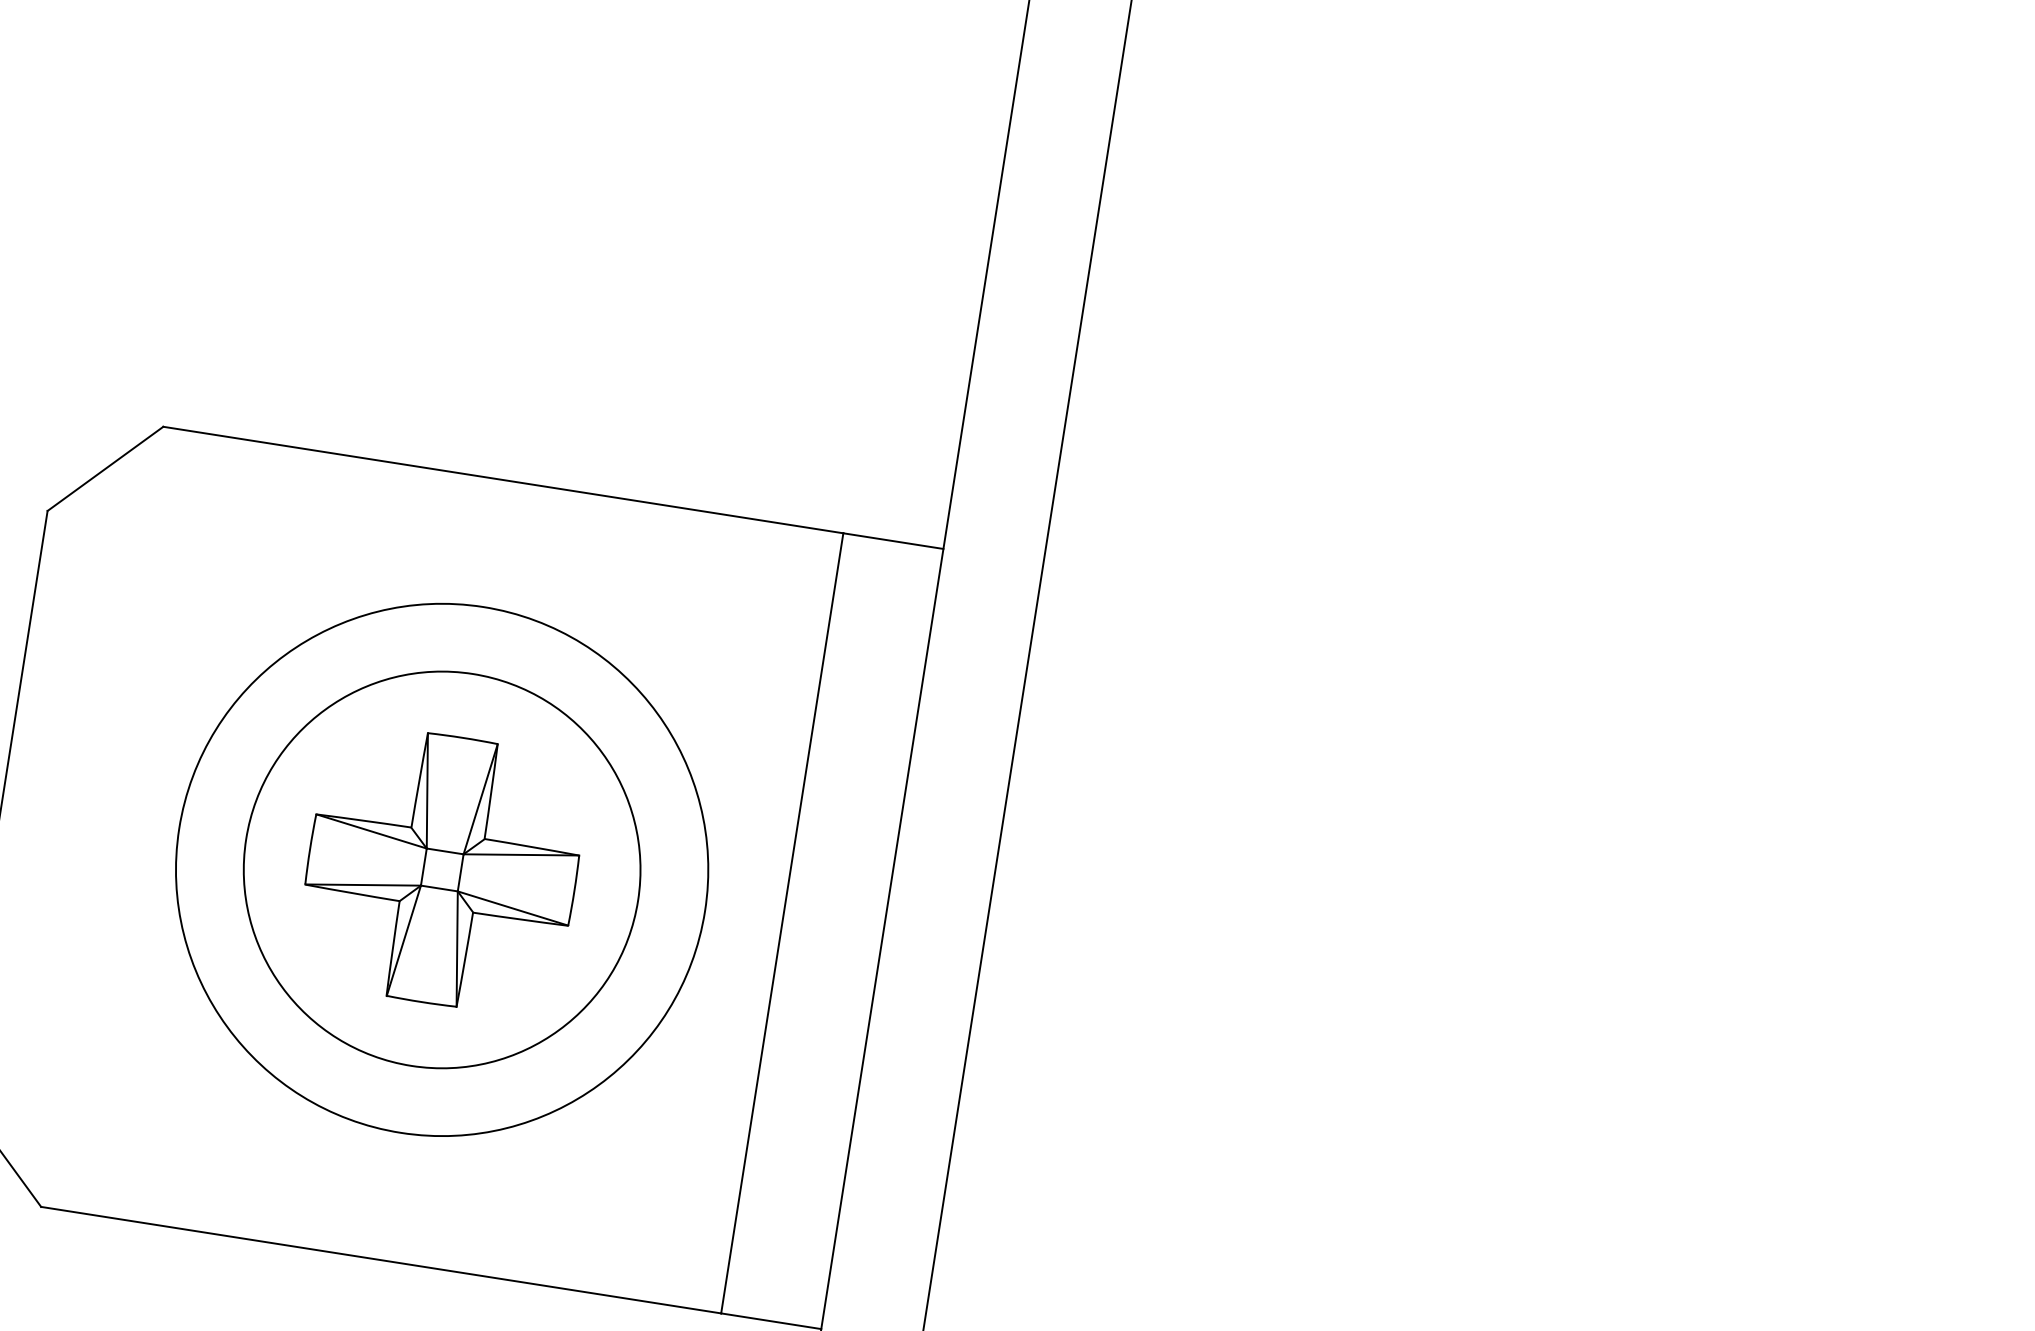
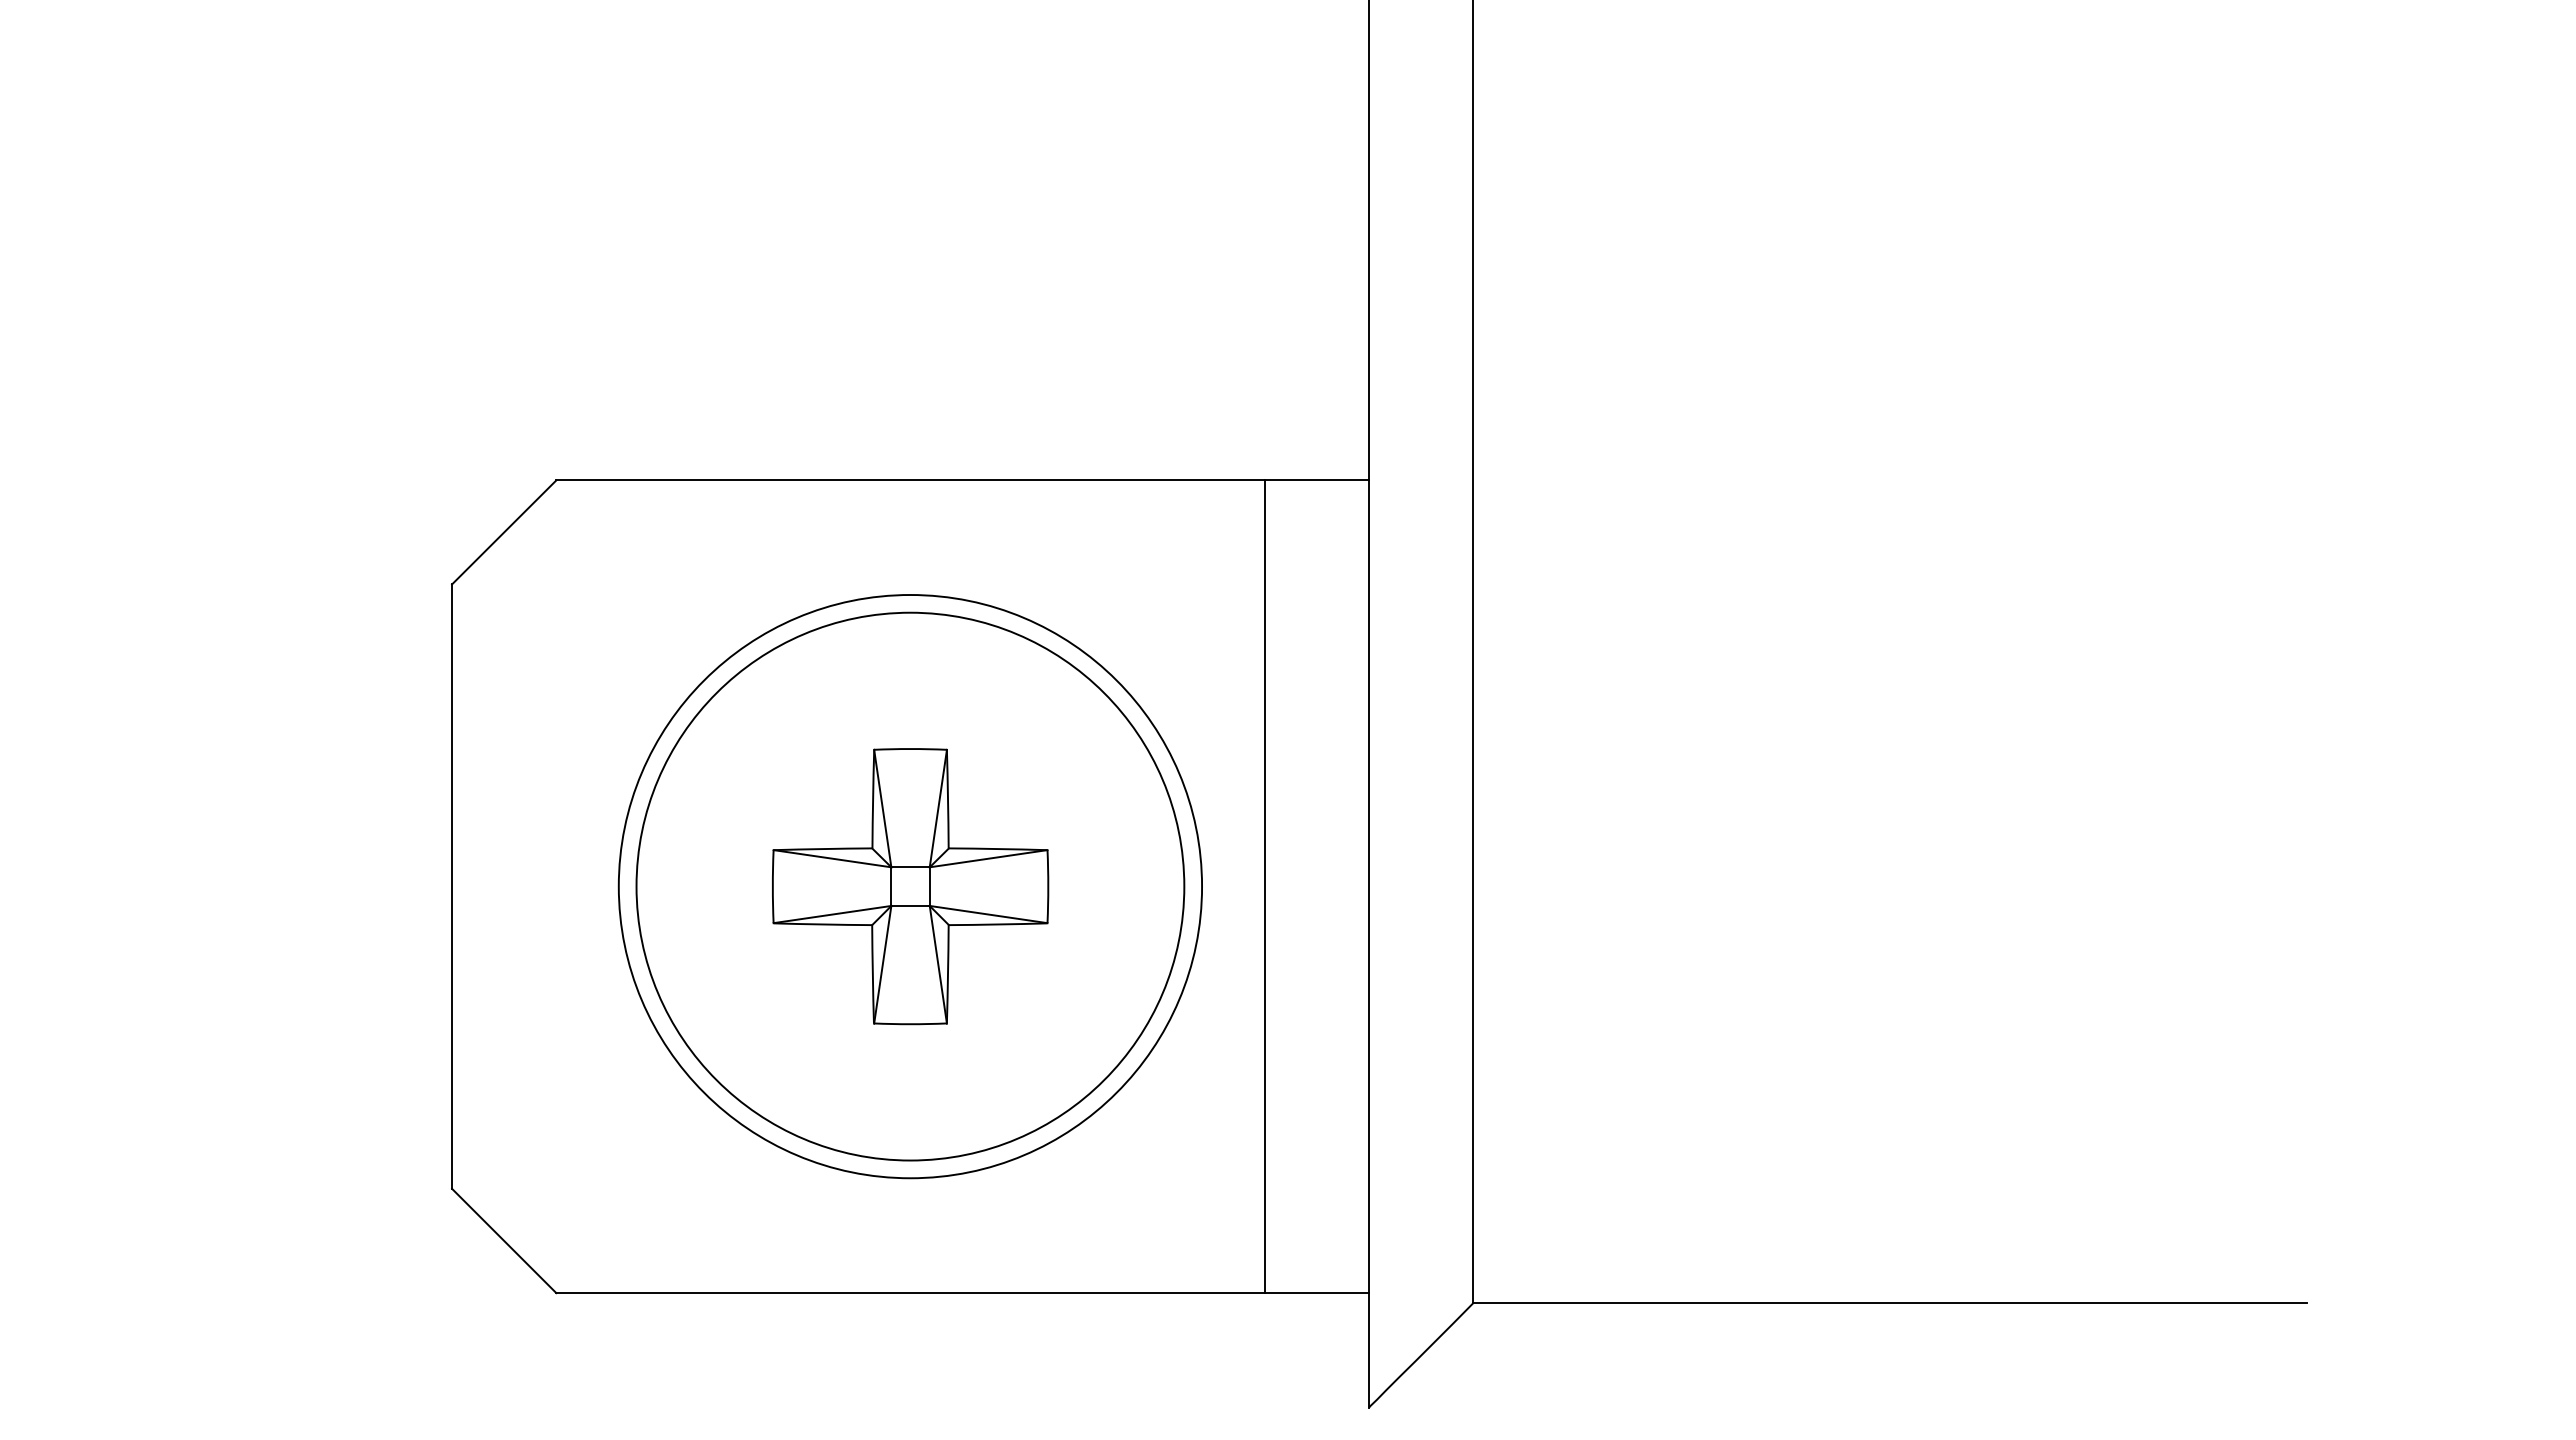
circle: (442, 869) -> (910, 886), size x1.43

